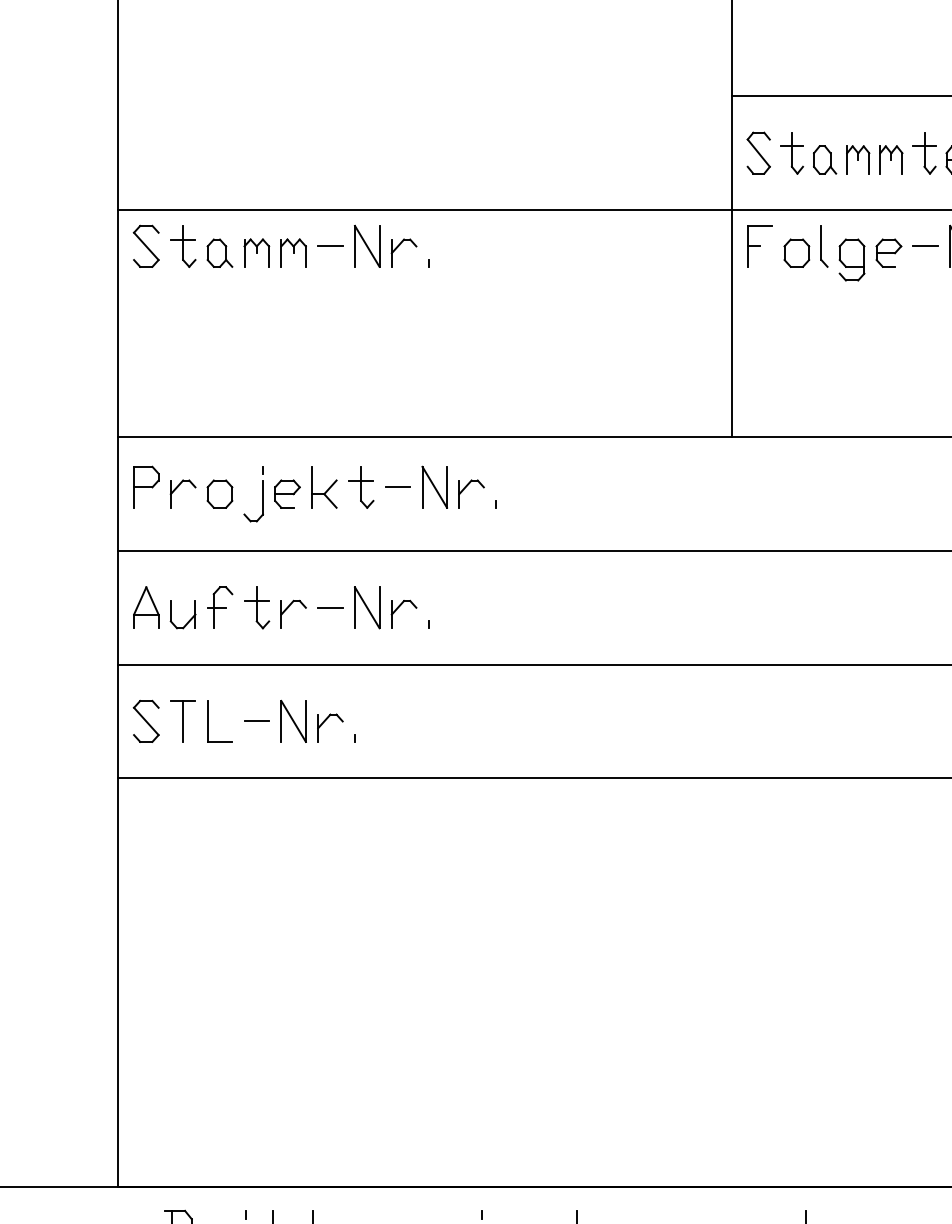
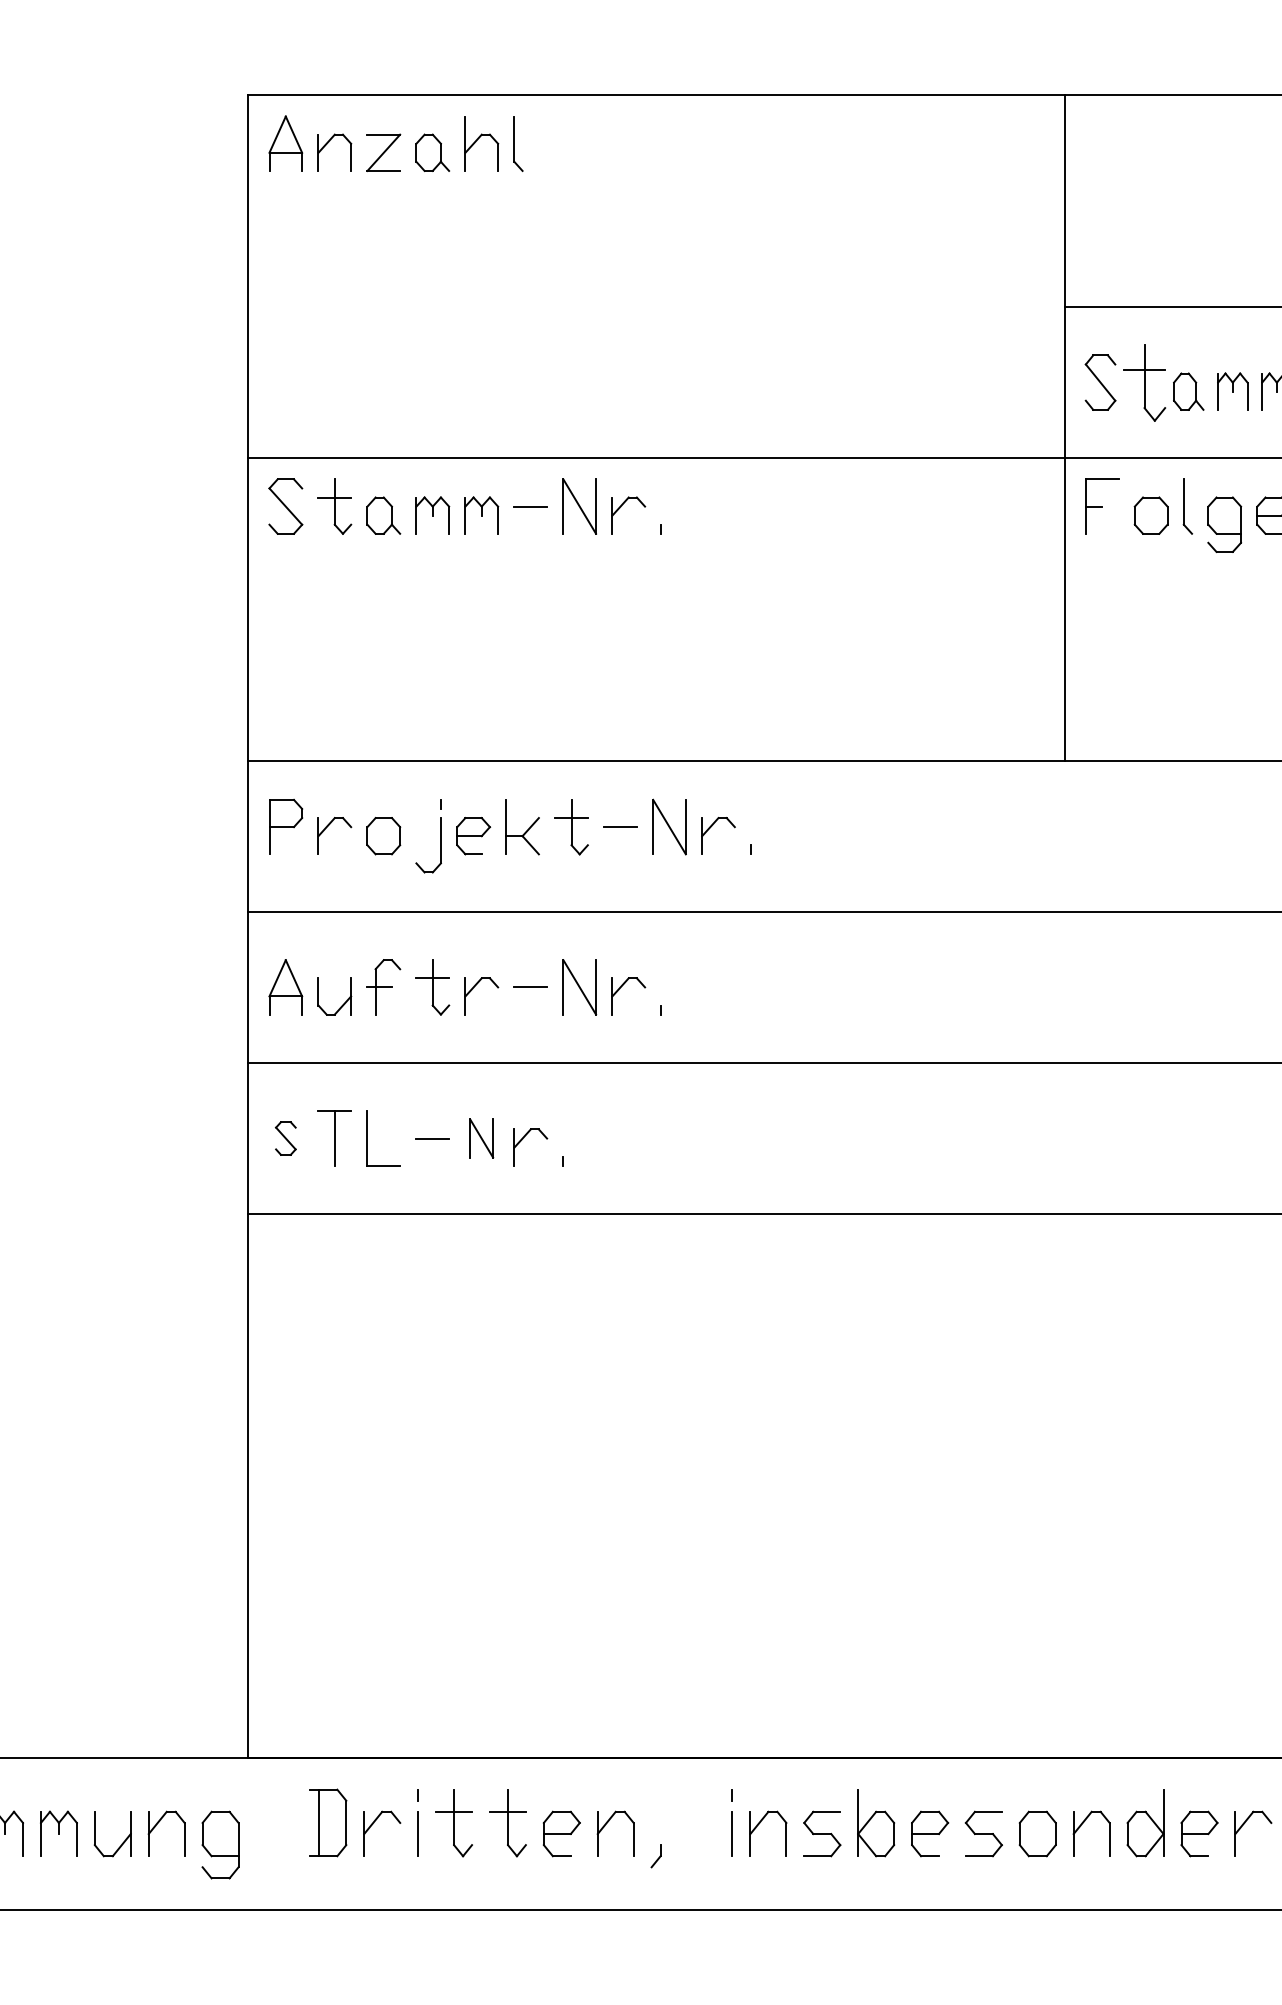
part: (791, 153) -> (1144, 382), size x1.4
part: (146, 721) -> (285, 1138), size x0.6
part: (293, 721) -> (481, 1138), size x0.7

